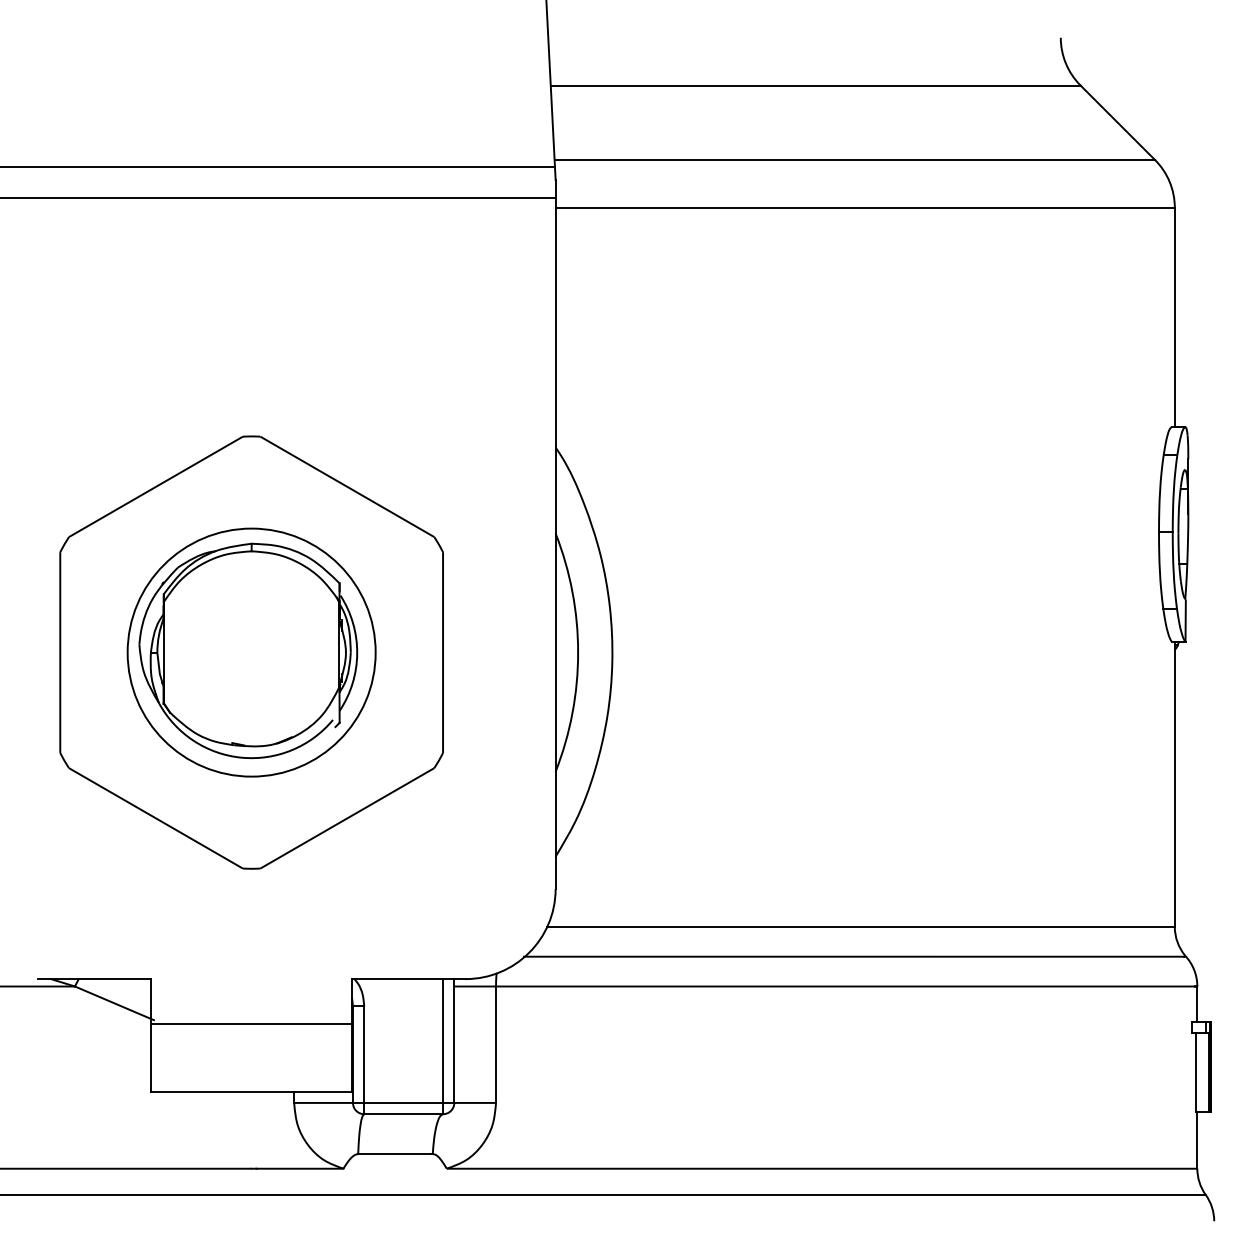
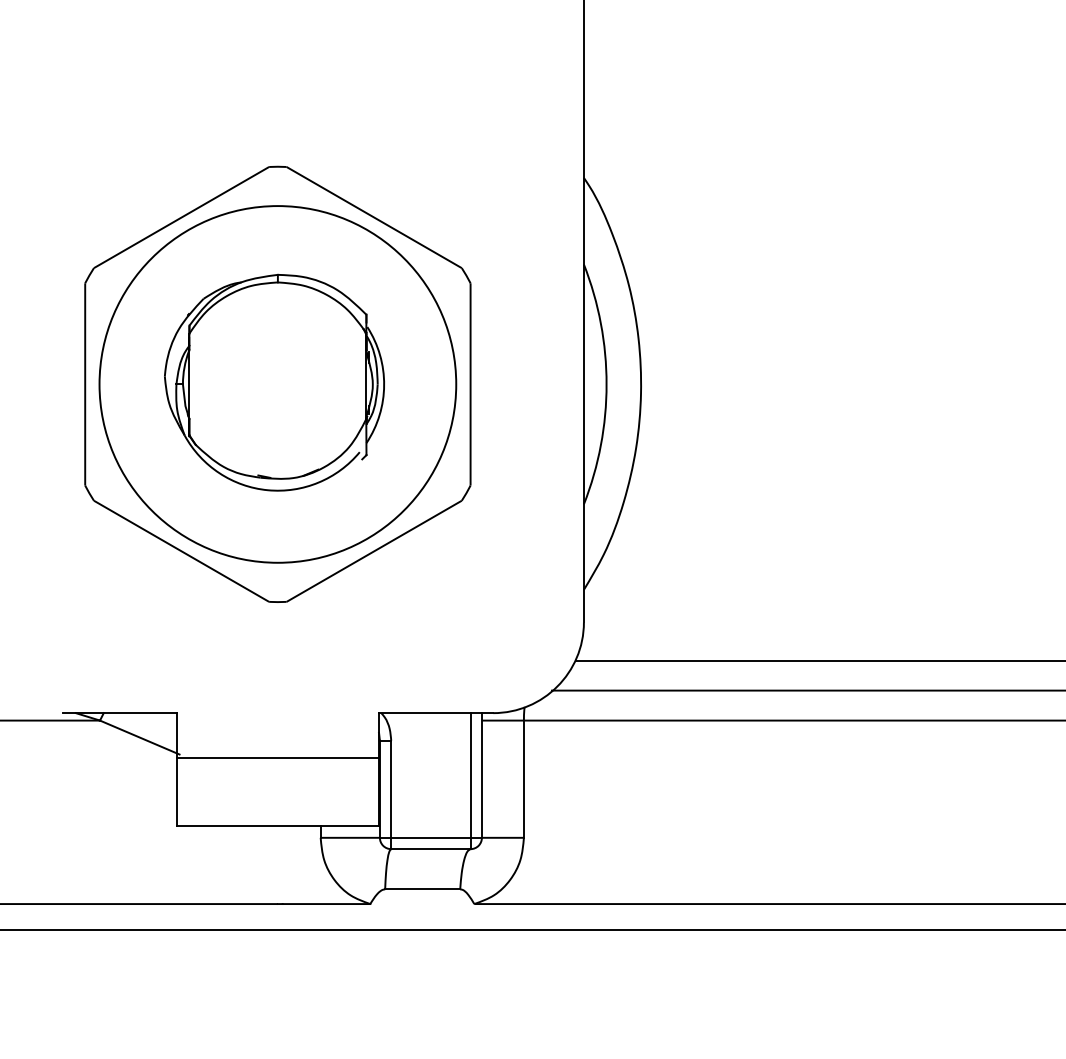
circle: (251, 652) -> (277, 384), size x1.43

